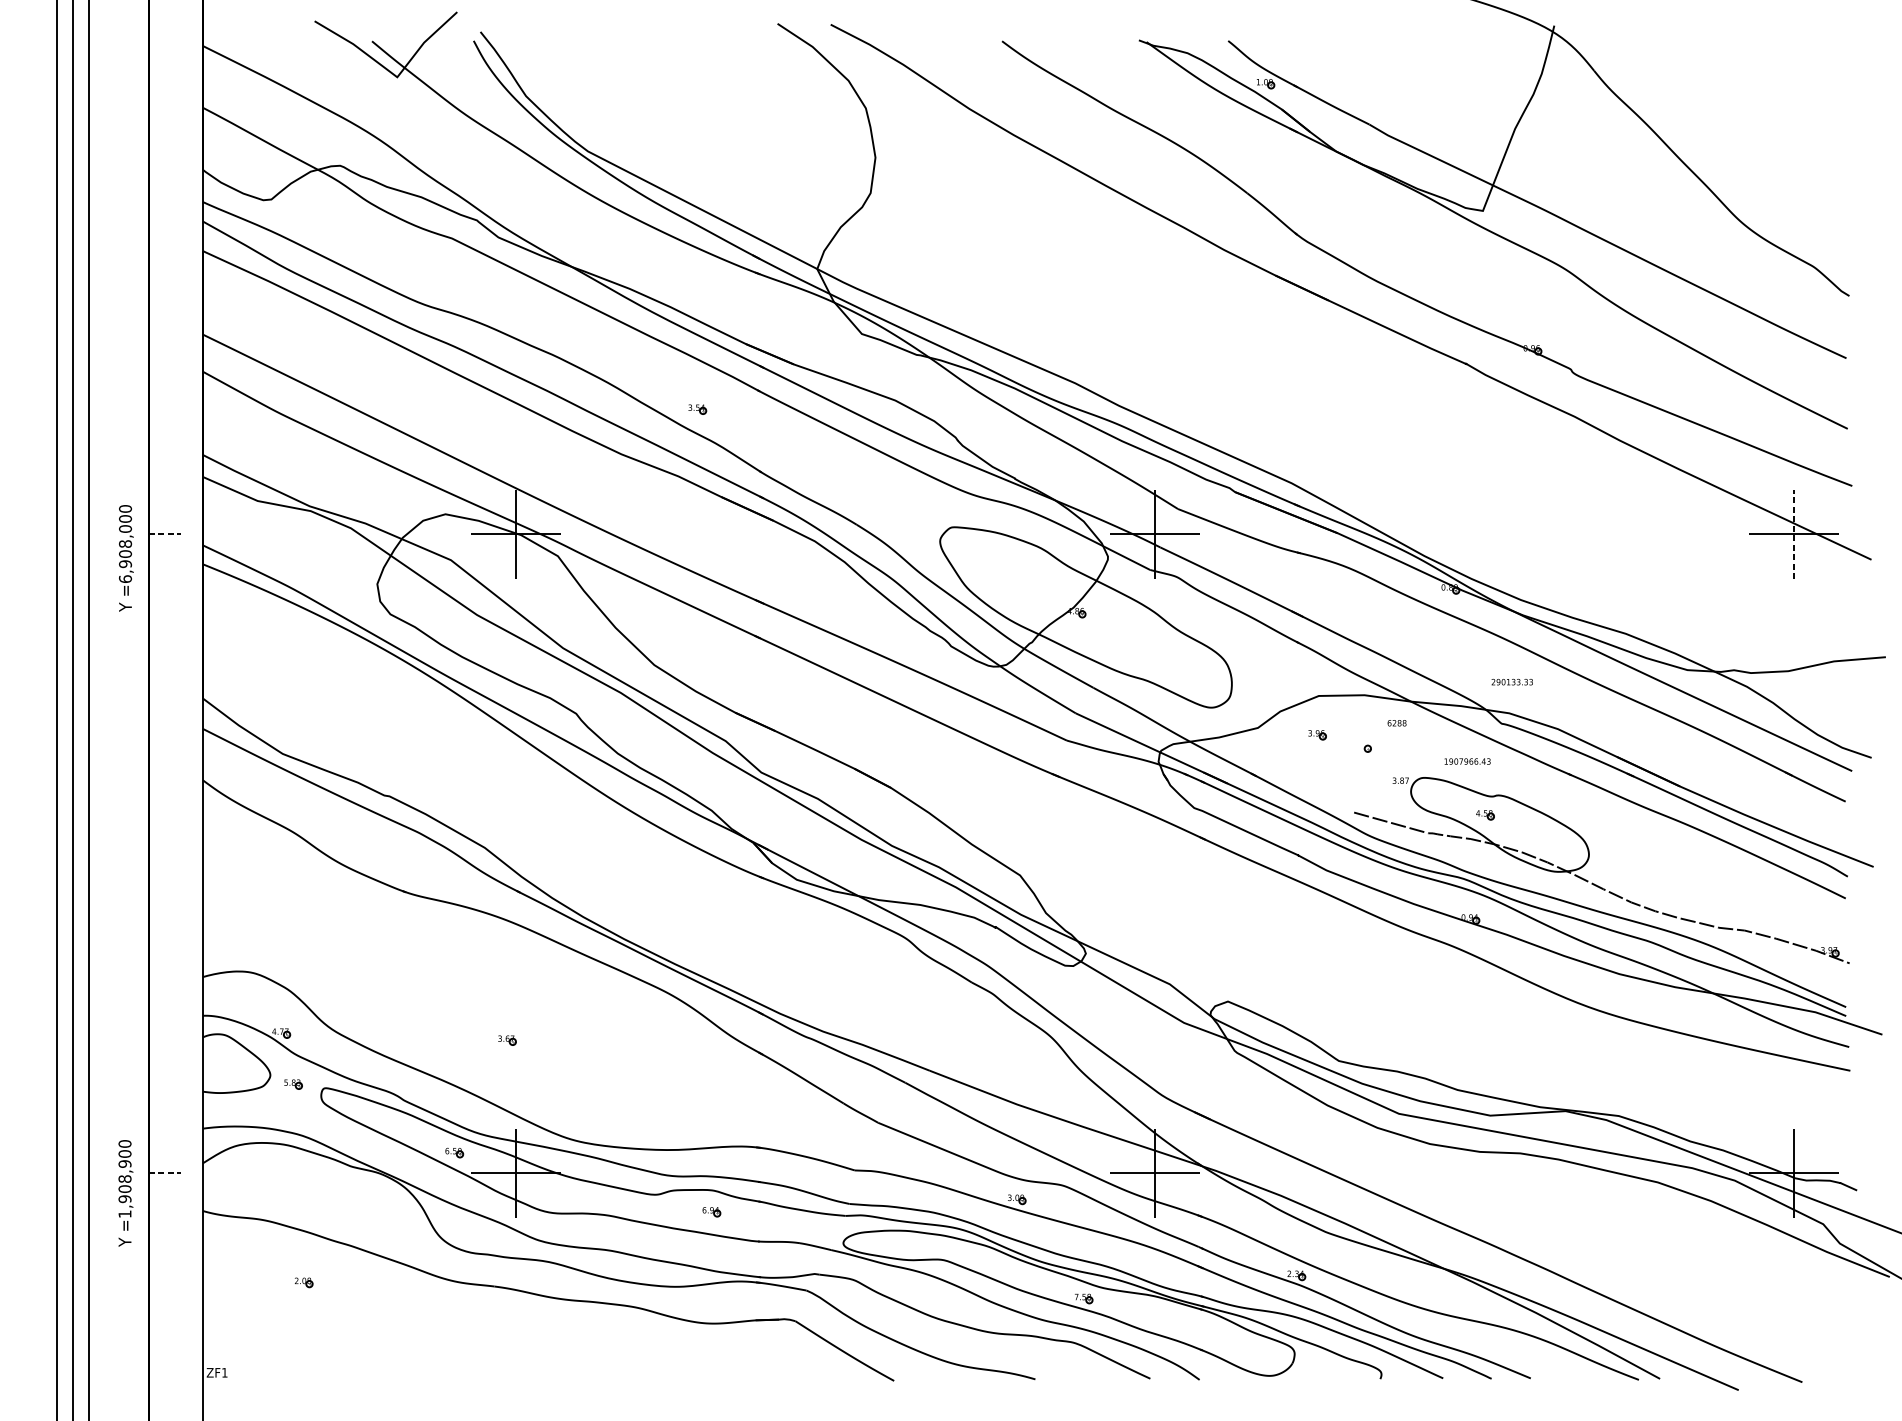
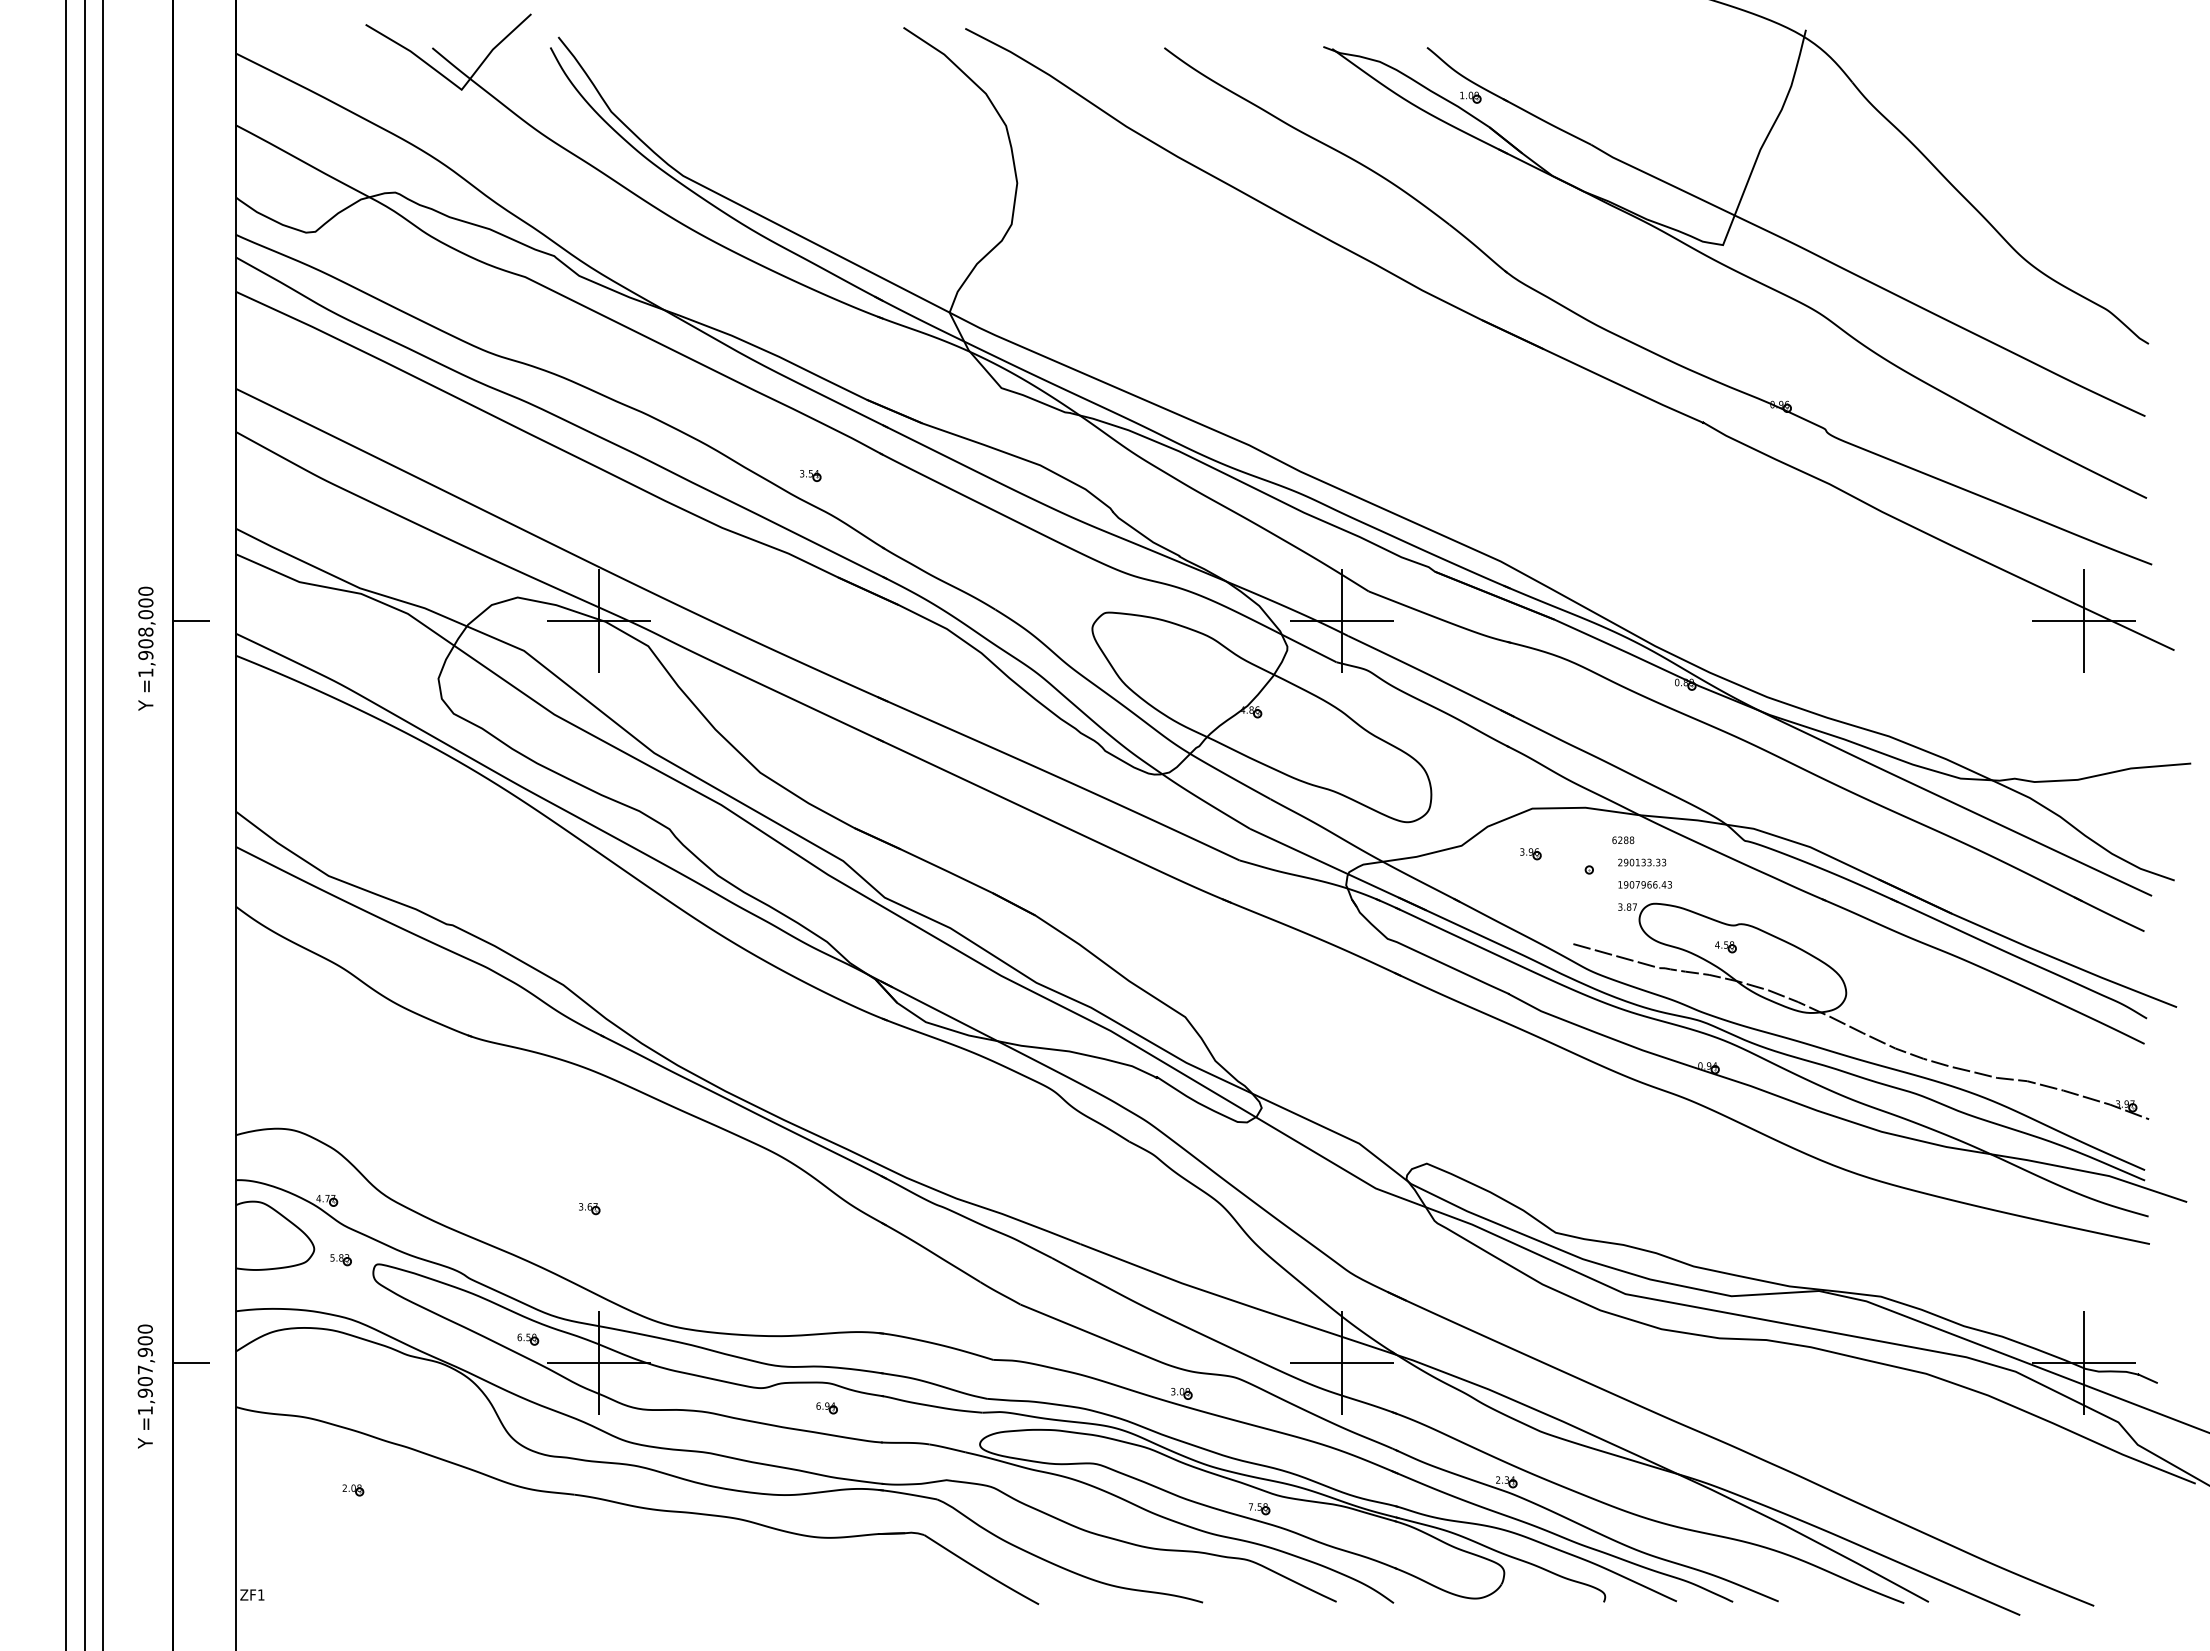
line: (164, 534) -> (191, 620), dashed -> solid
line: (1794, 534) -> (2084, 620), dashed -> solid
text: (125, 578) -> (145, 672), =6,908,000 -> =1,908,000
text: (1512, 682) -> (1642, 862), moved
text: (1466, 761) -> (1644, 884), moved
line: (164, 1173) -> (191, 1363), dashed -> solid
text: (124, 1178) -> (144, 1369), =1,908,900 -> =1,907,900

